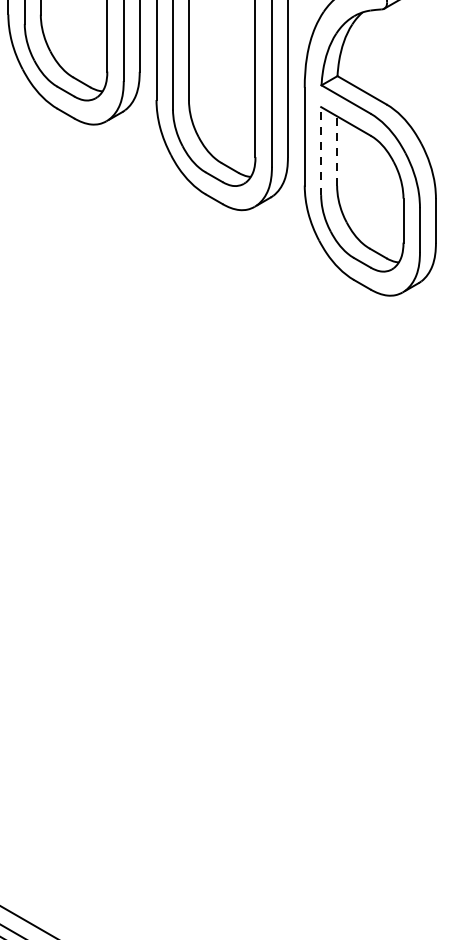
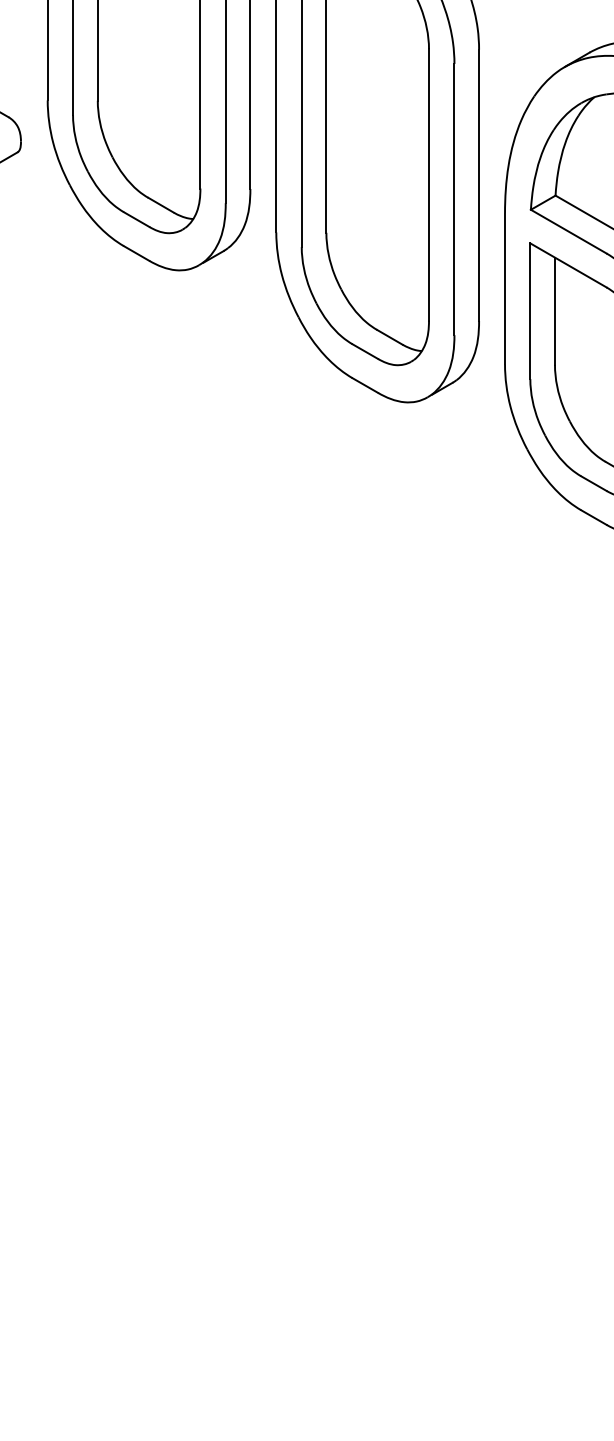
line: (321, 151) -> (530, 311), dashed -> solid
line: (337, 151) -> (555, 311), dashed -> solid

